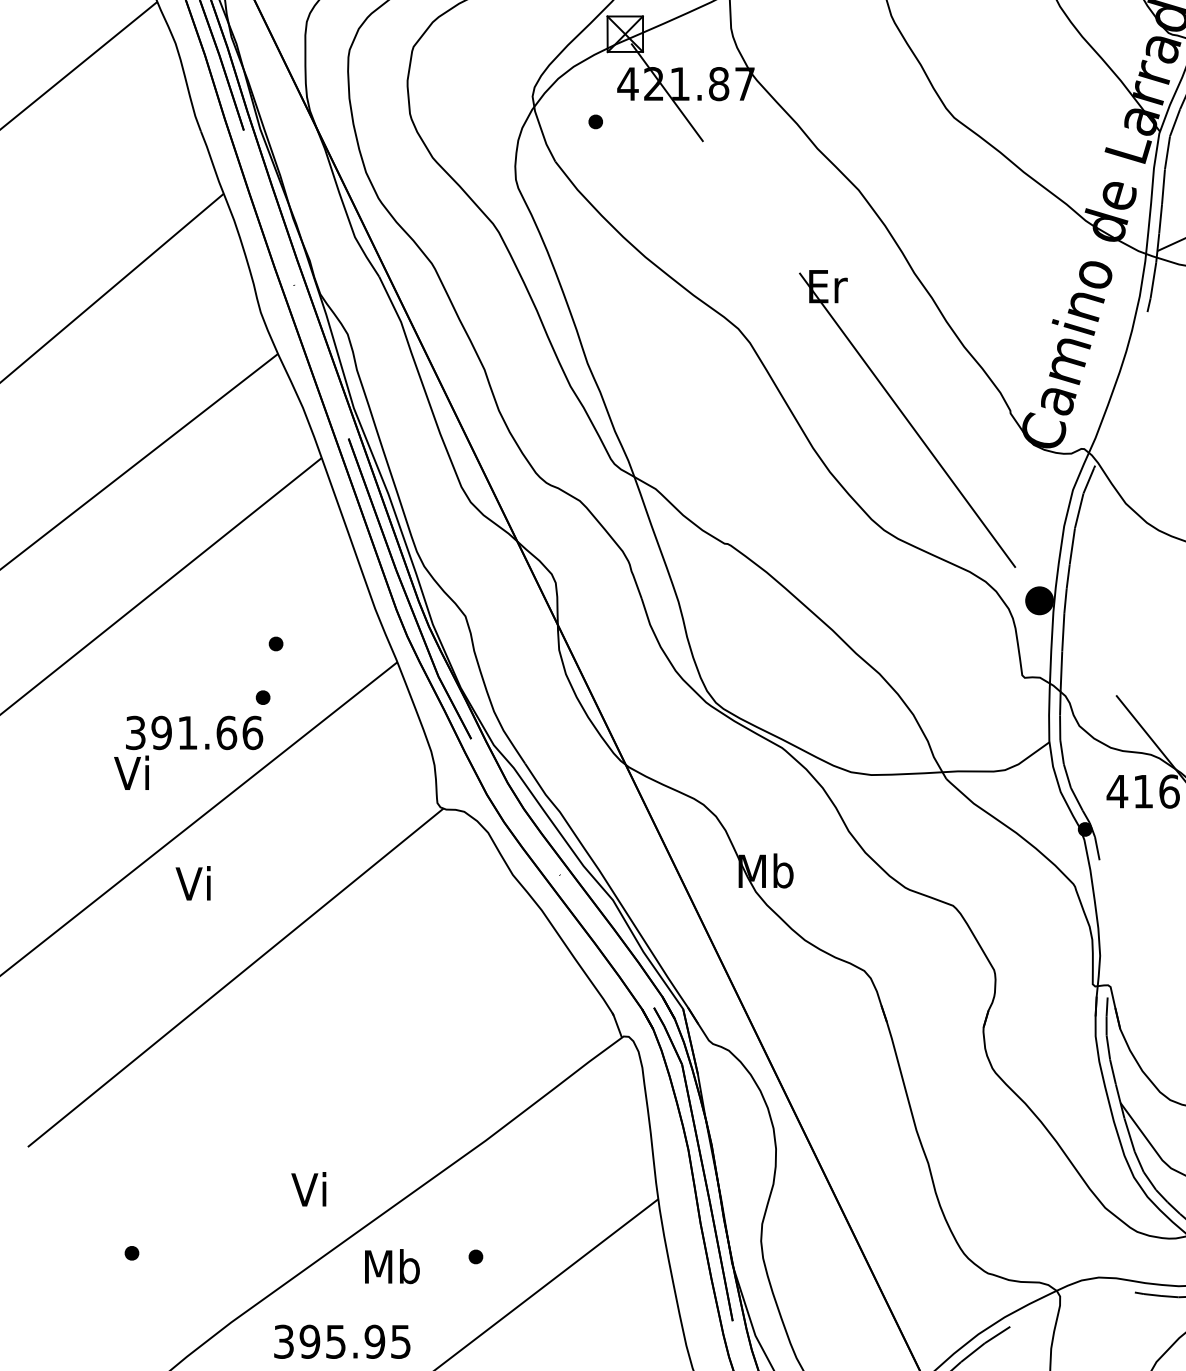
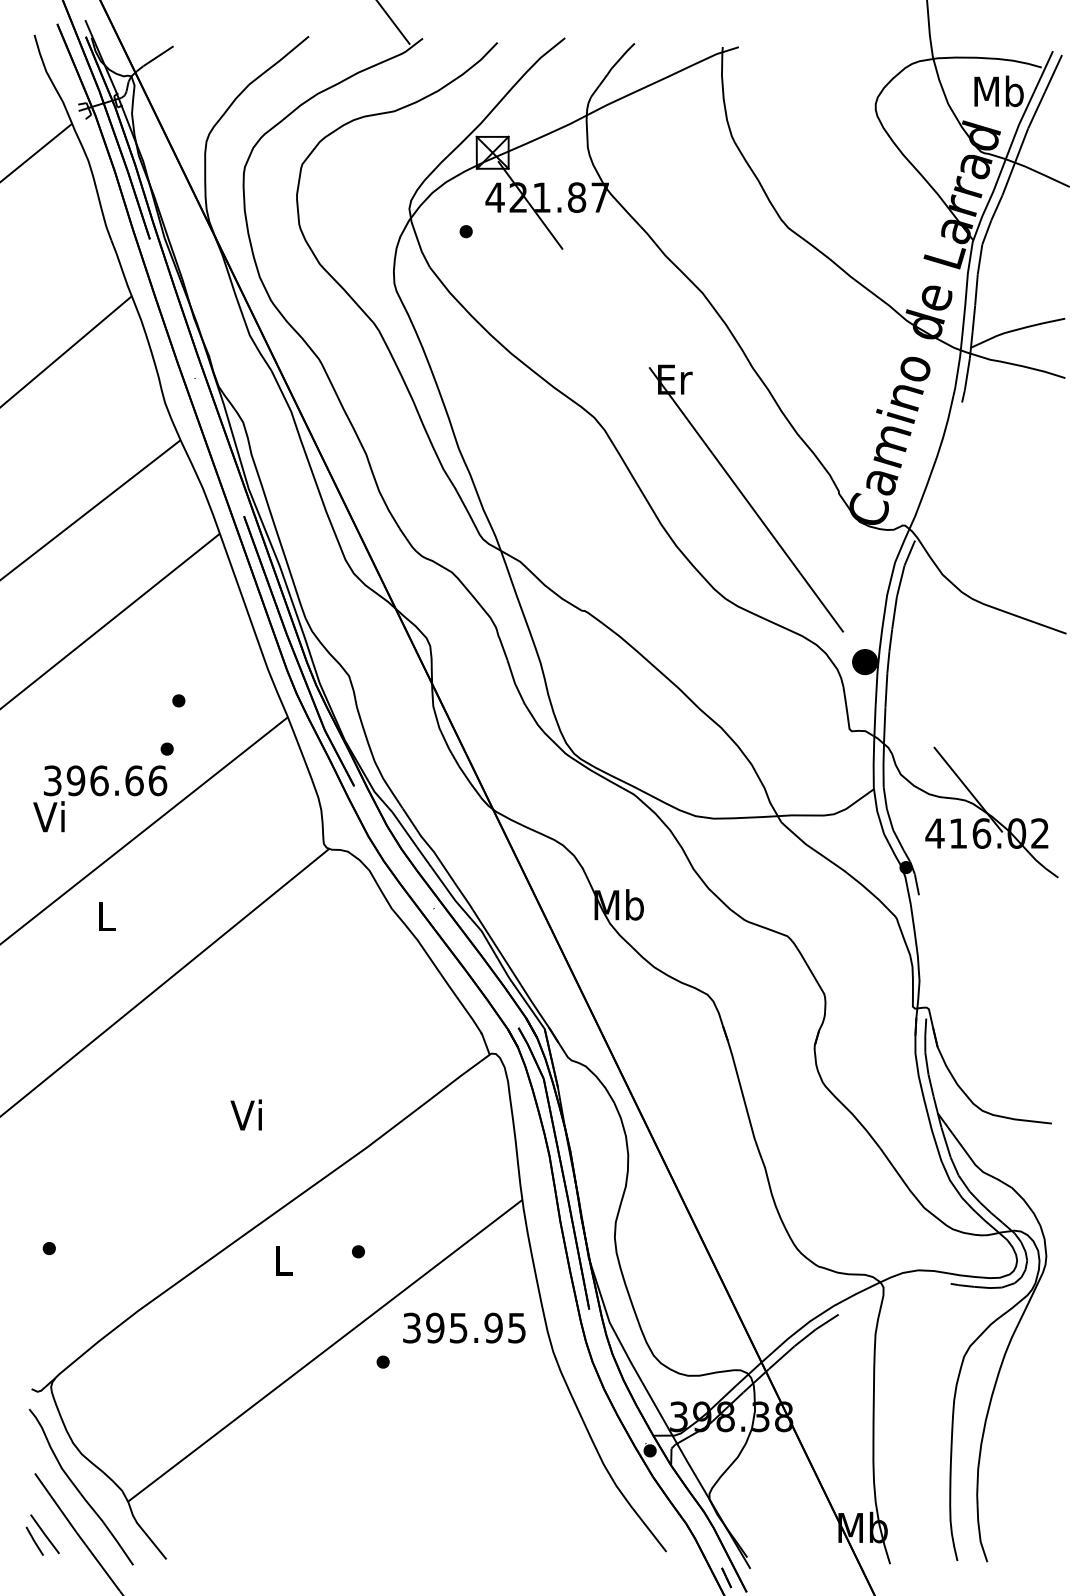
text: (187, 732) -> (99, 780), 391.66 -> 396.66
text: (192, 882) -> (103, 915), Vi -> L
text: (307, 1188) -> (245, 1114), moved
text: (392, 1266) -> (283, 1260), Mb -> L
text: (342, 1341) -> (464, 1327), moved

